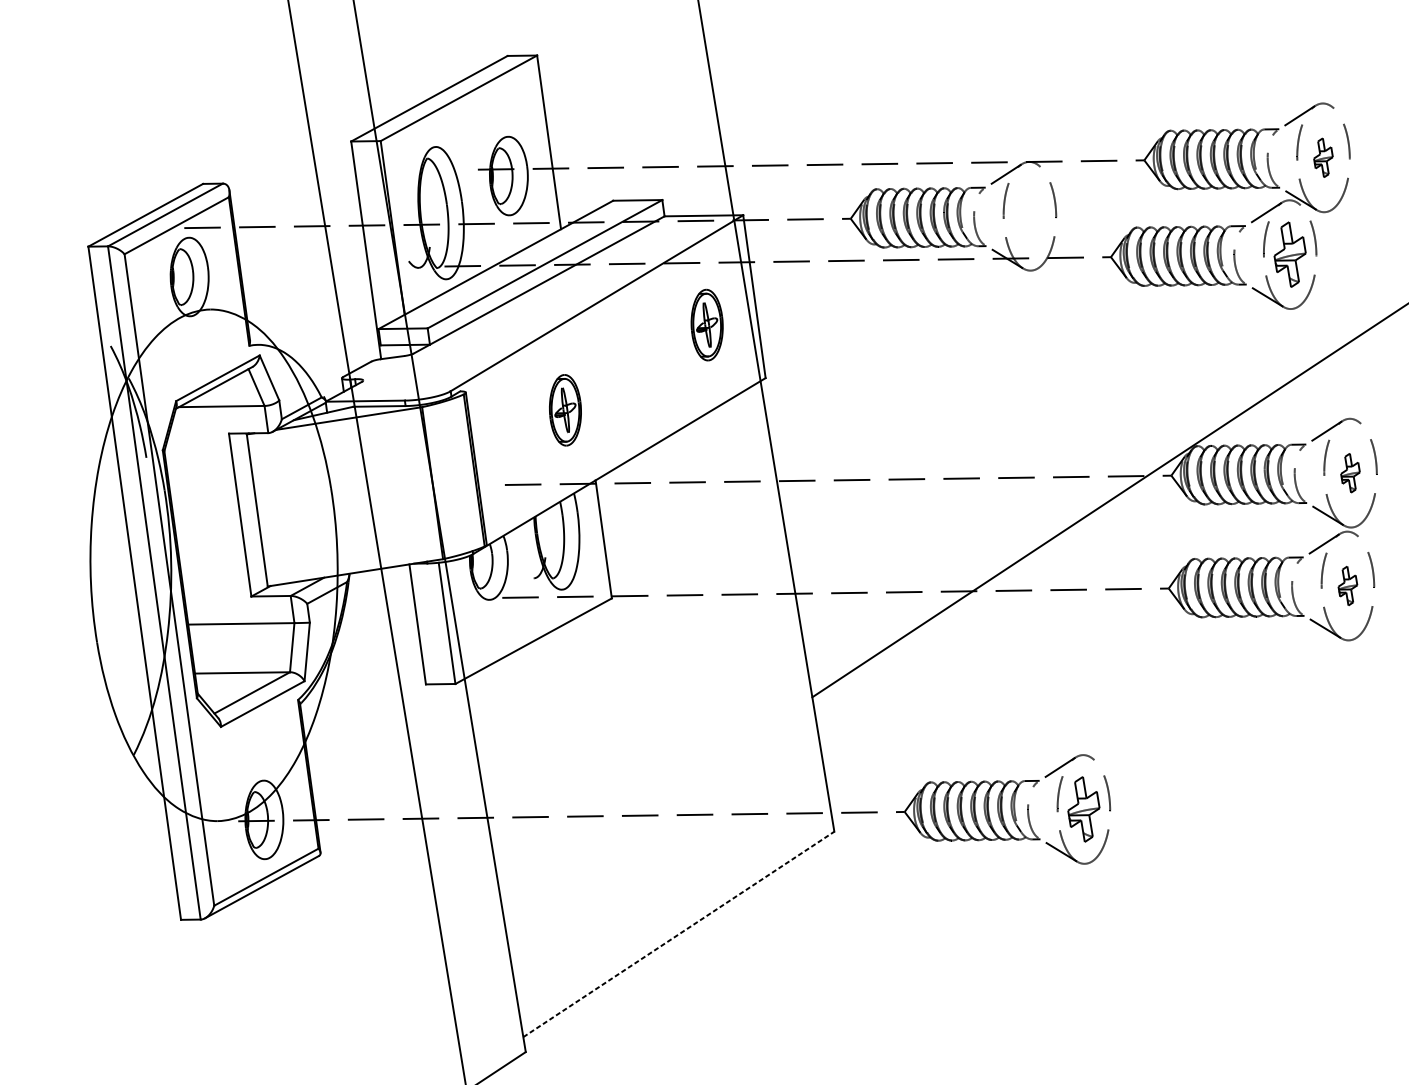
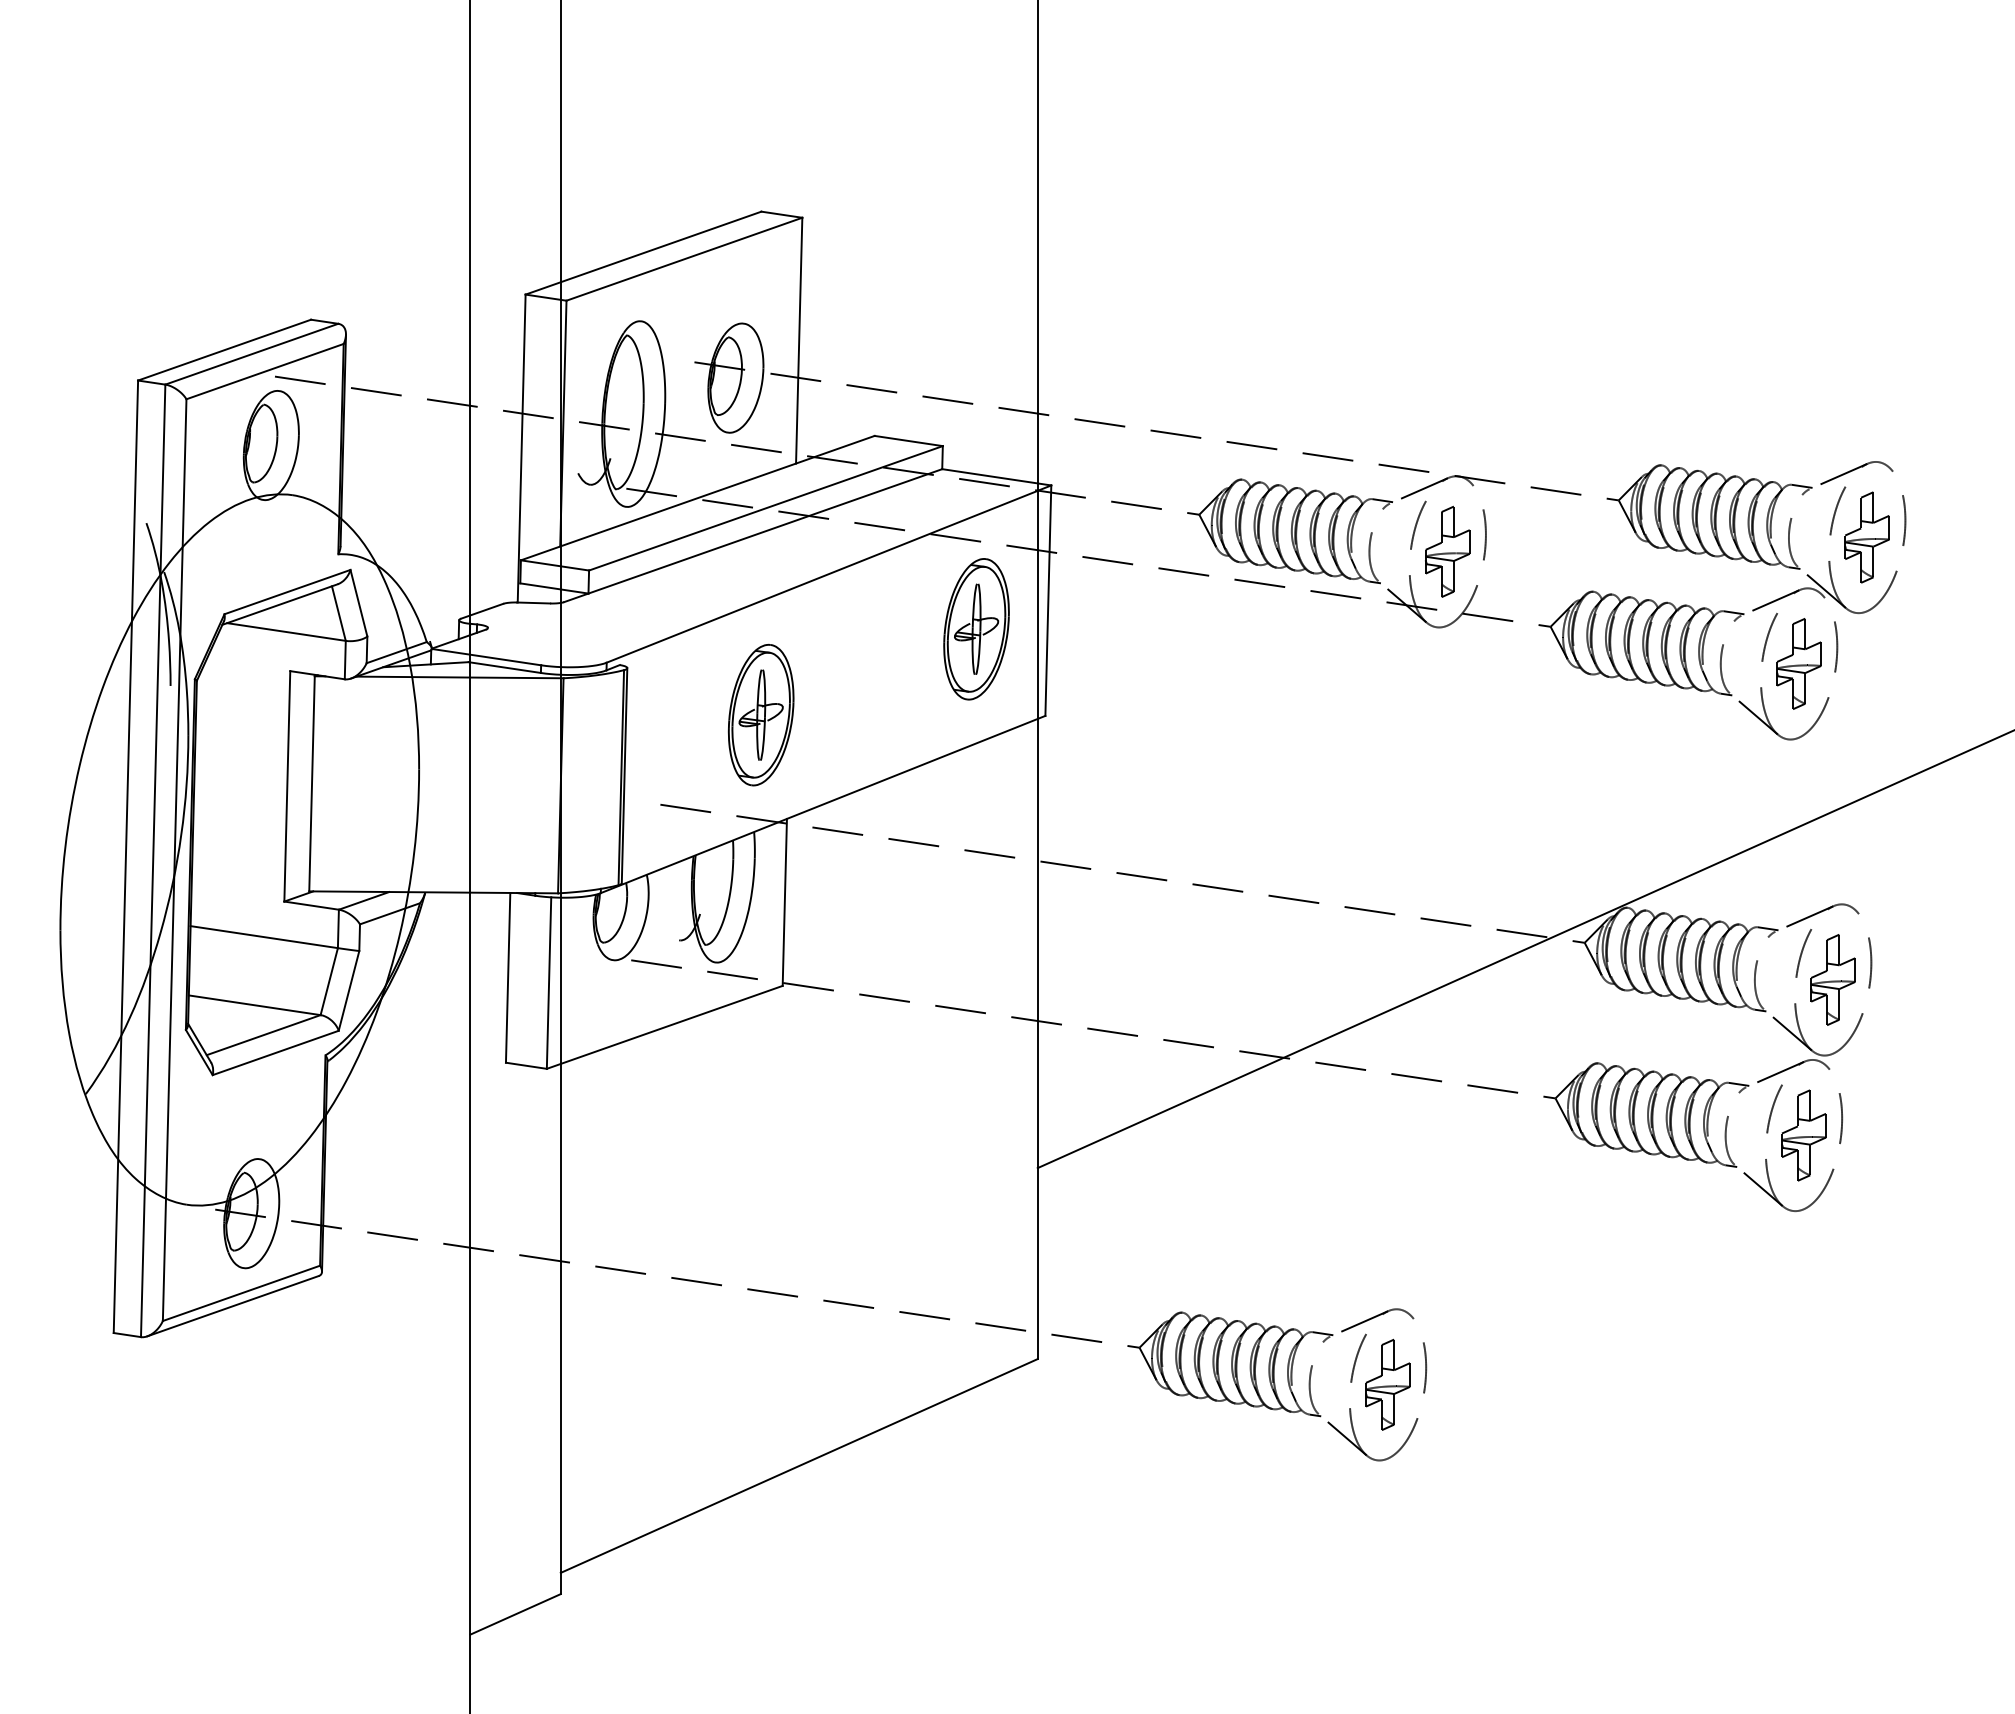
part: (1322, 157) -> (1866, 537), size x1.67
part: (1029, 216) -> (1447, 551), added
part: (707, 325) -> (976, 629), size x1.43
part: (564, 409) -> (760, 714), size x1.43
part: (1349, 472) -> (1832, 979), size x1.67
part: (1347, 586) -> (1803, 1135), size x1.67
line: (678, 934) -> (799, 1465), dashed -> solid

